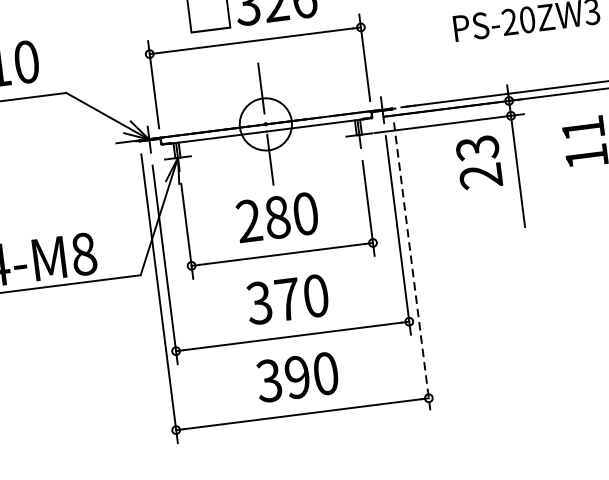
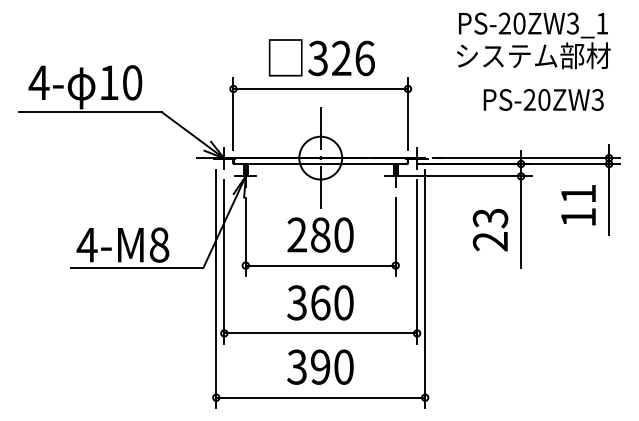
text: (479, 163) -> (490, 230), moved
line: (412, 267) -> (425, 289), dashed -> solid
text: (287, 299) -> (320, 302), 370 -> 360

